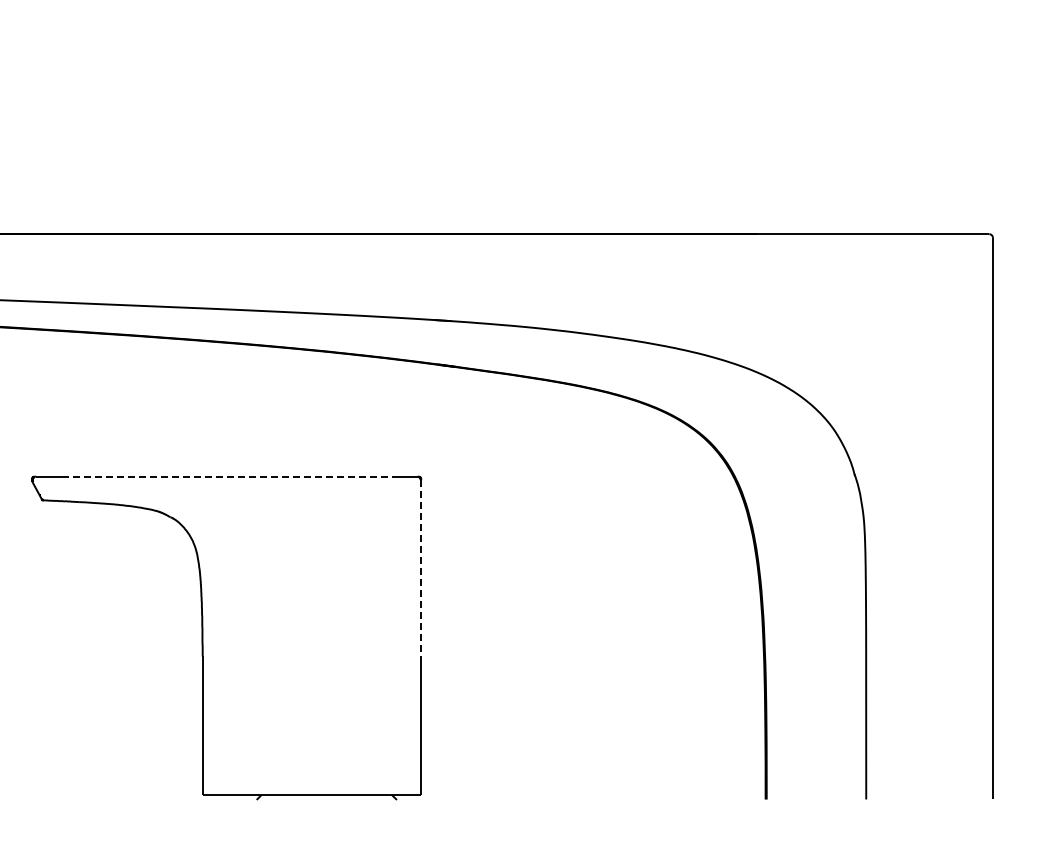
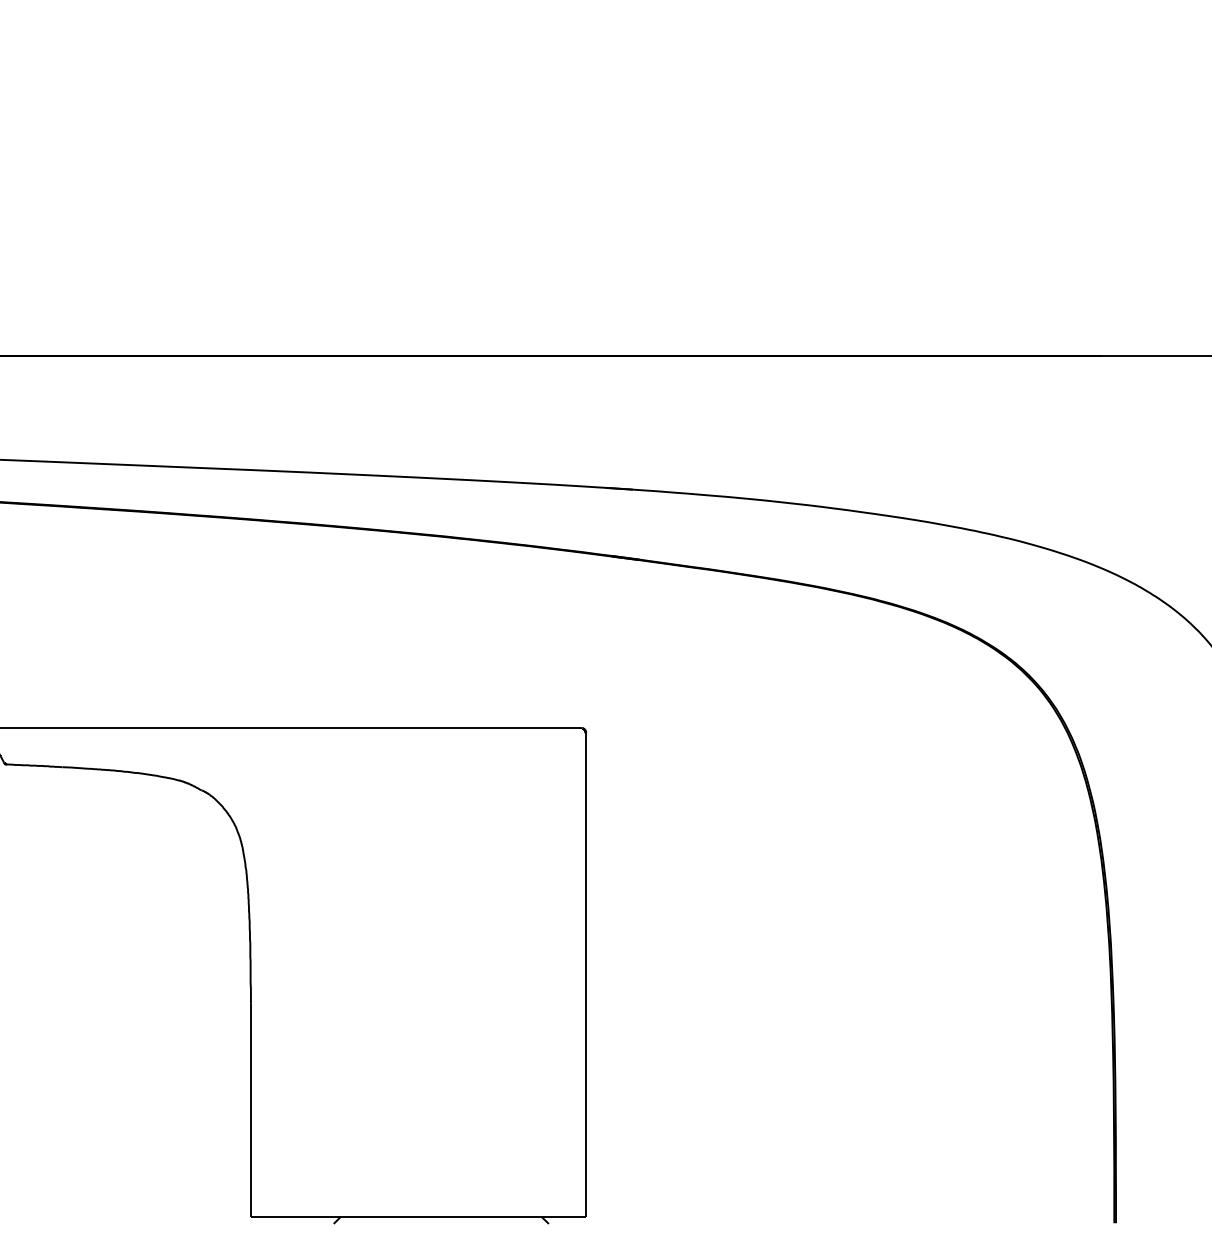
line: (228, 476) -> (290, 727), dashed -> solid
line: (421, 568) -> (586, 868), dashed -> solid

